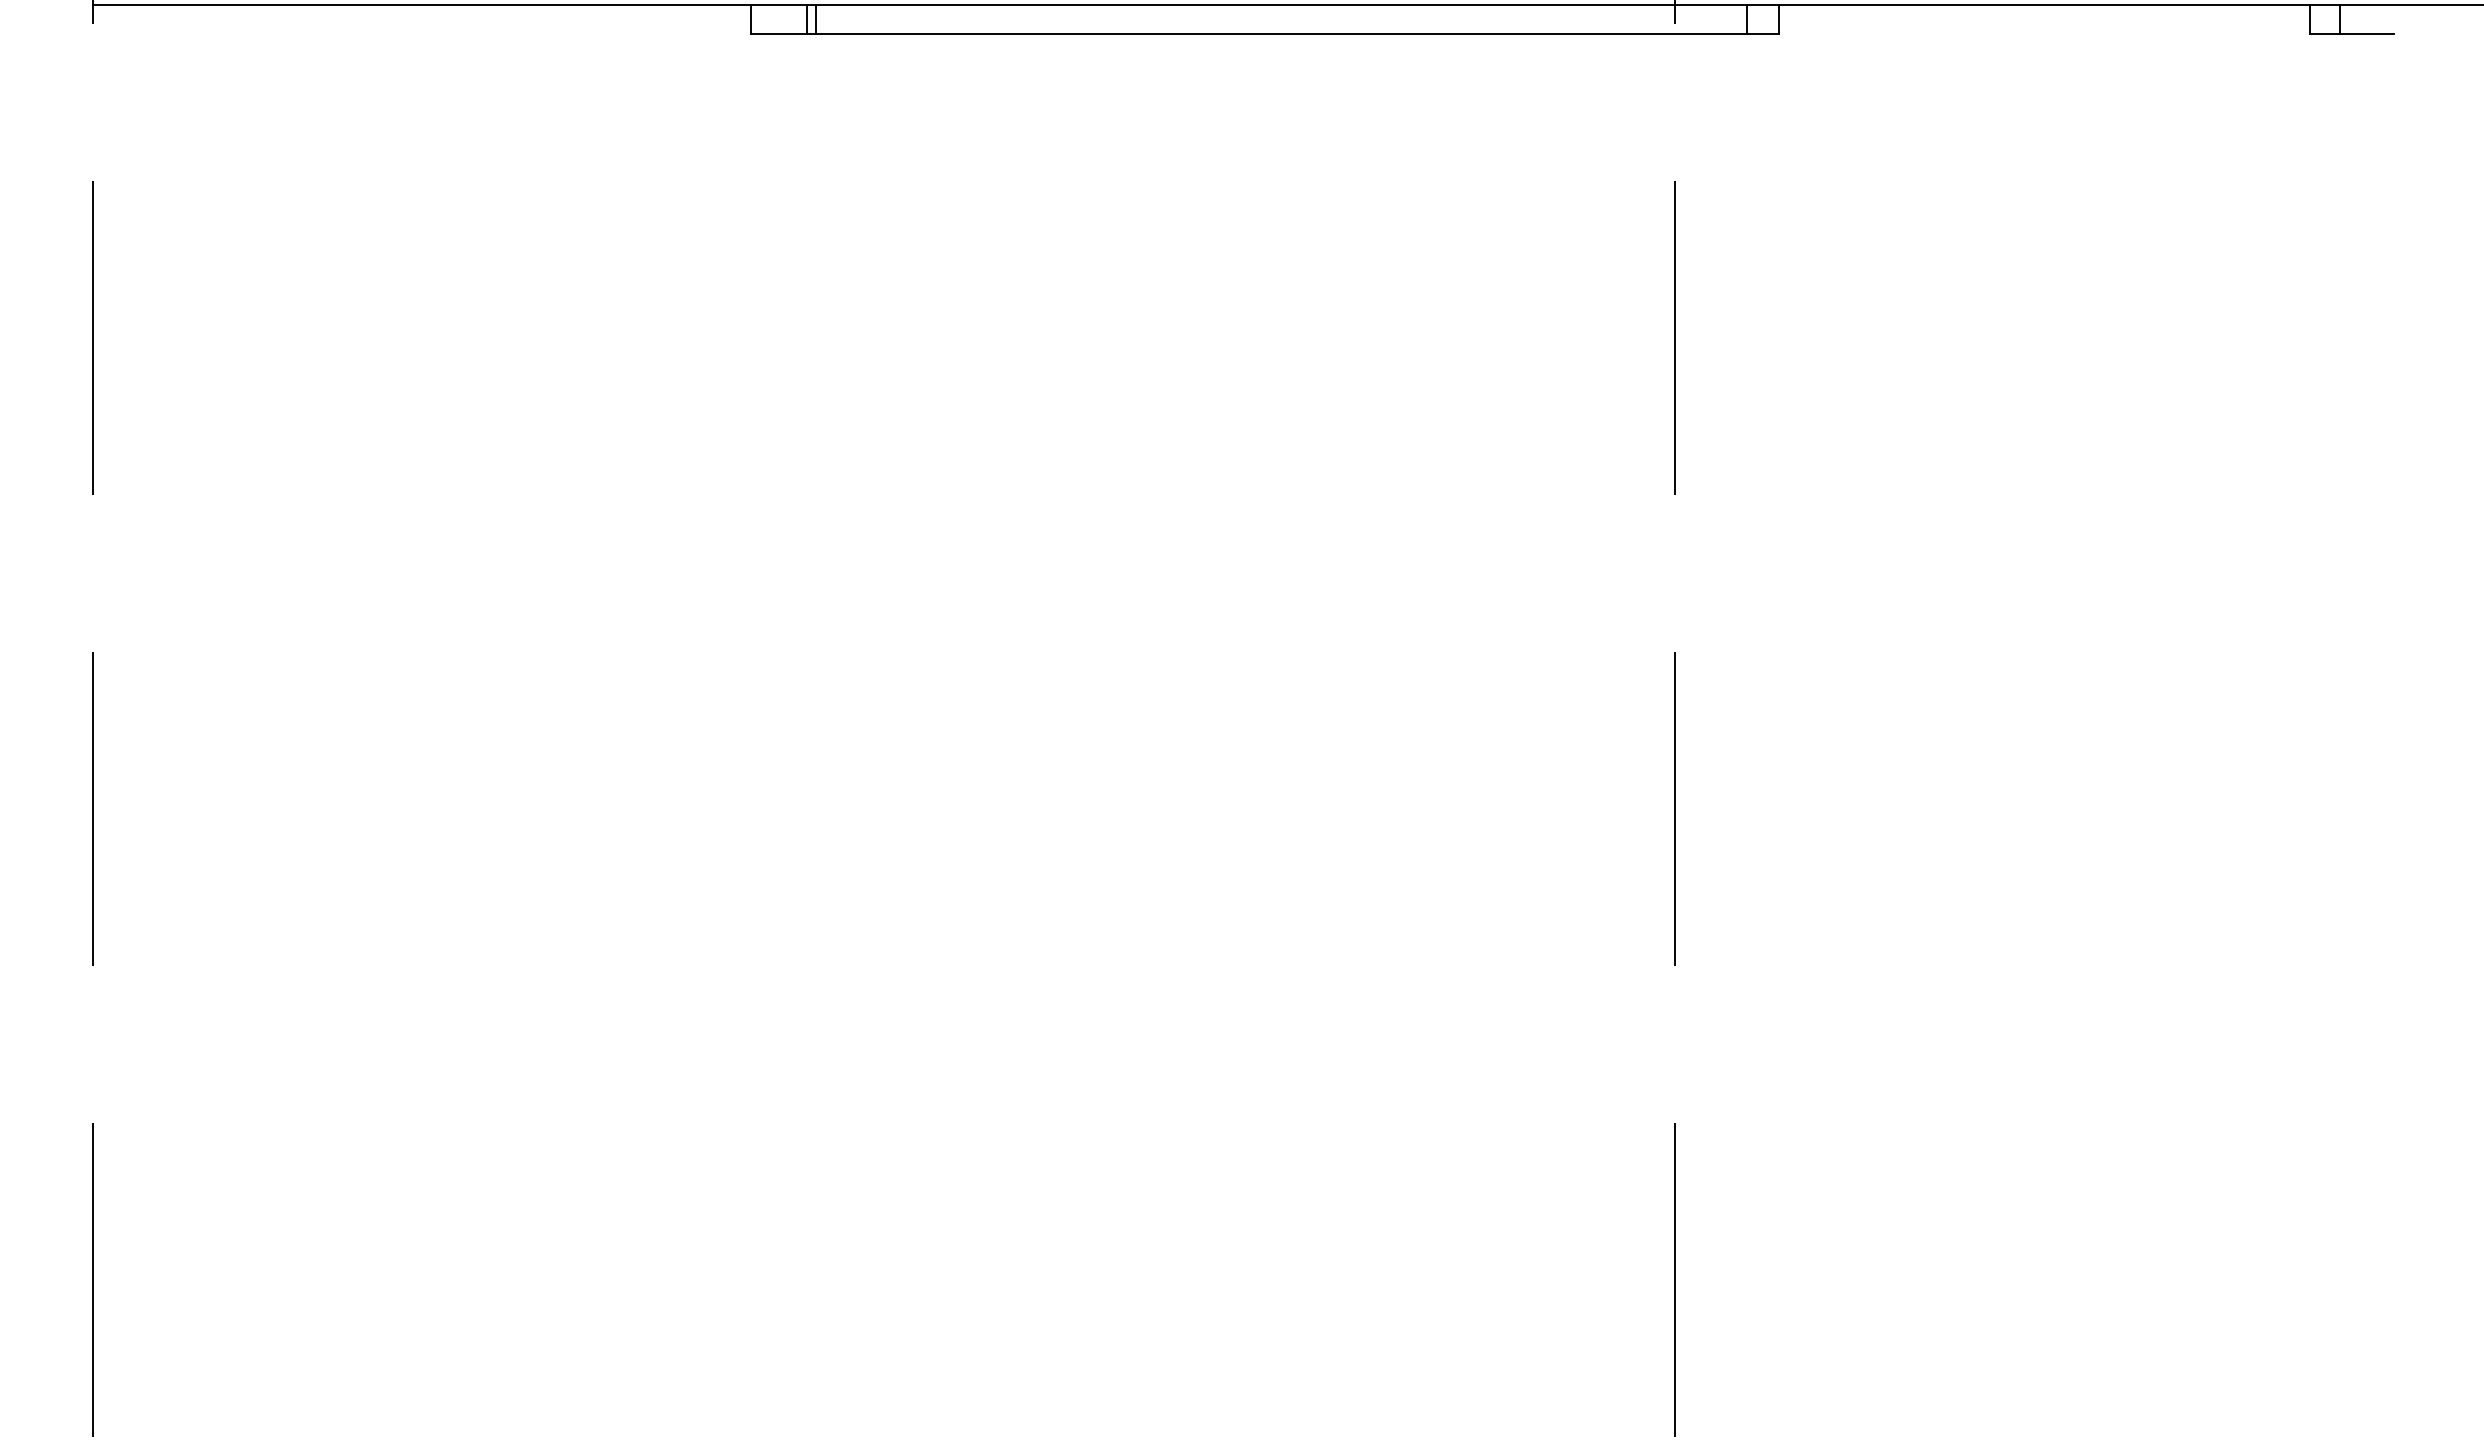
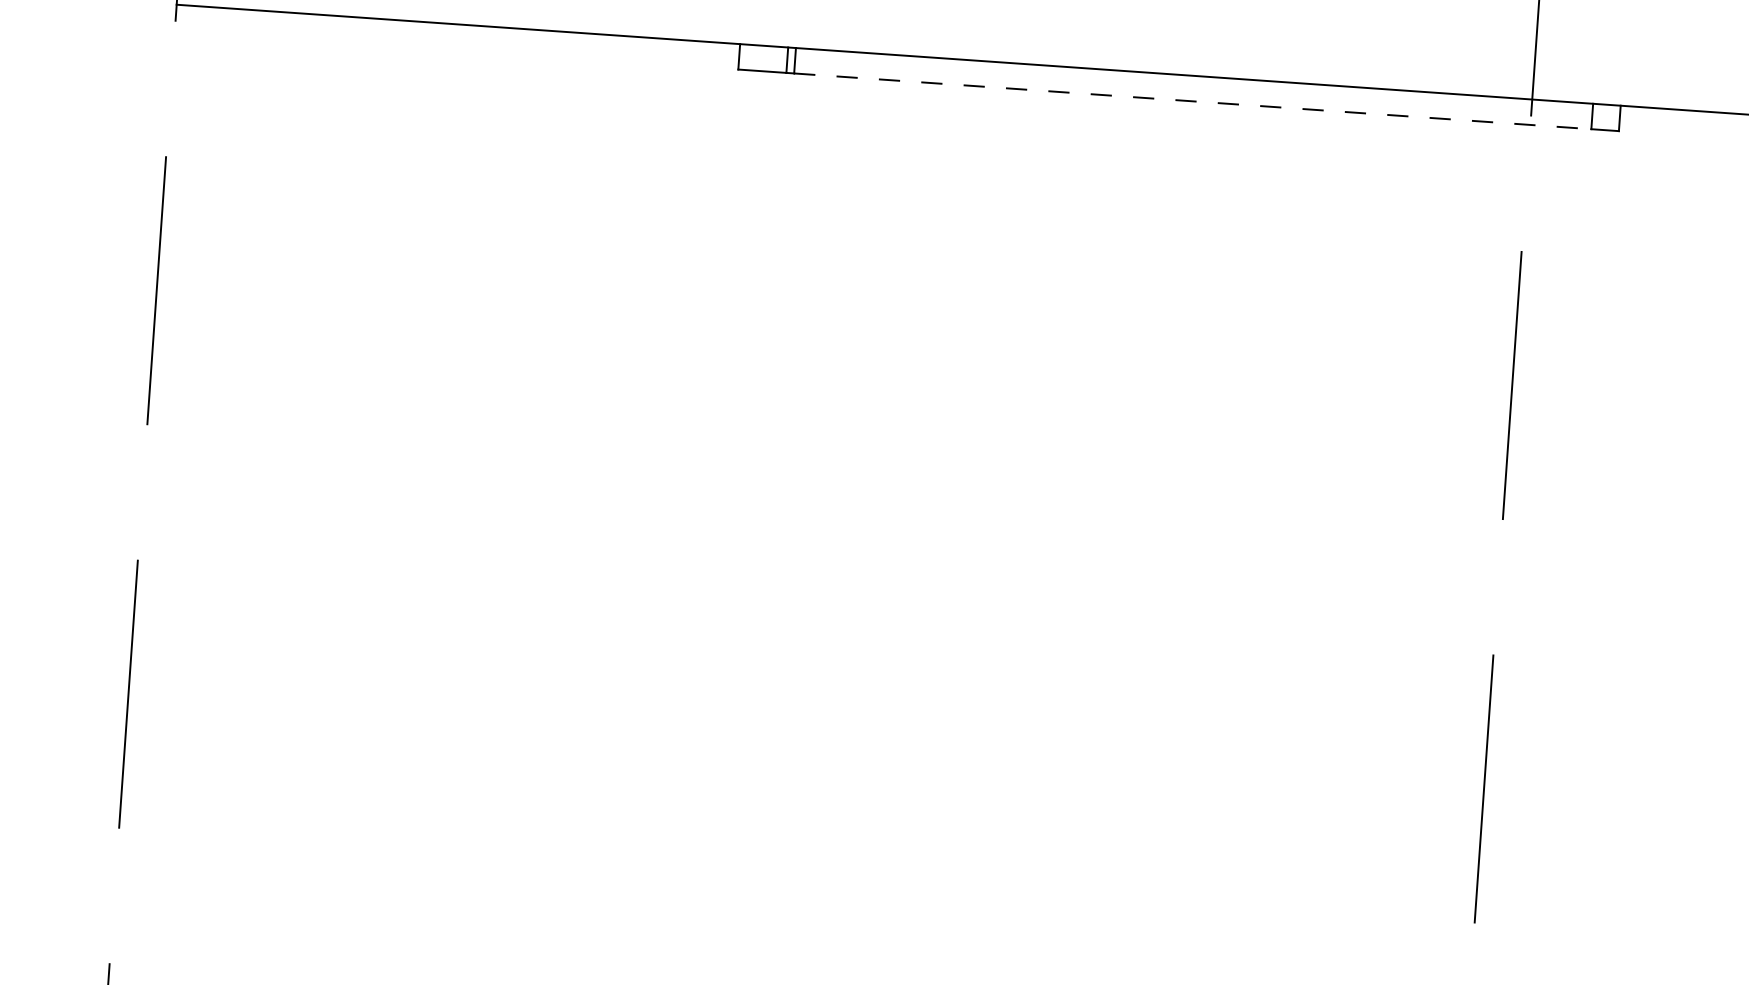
line: (1281, 34) -> (1192, 101), solid -> dashed

